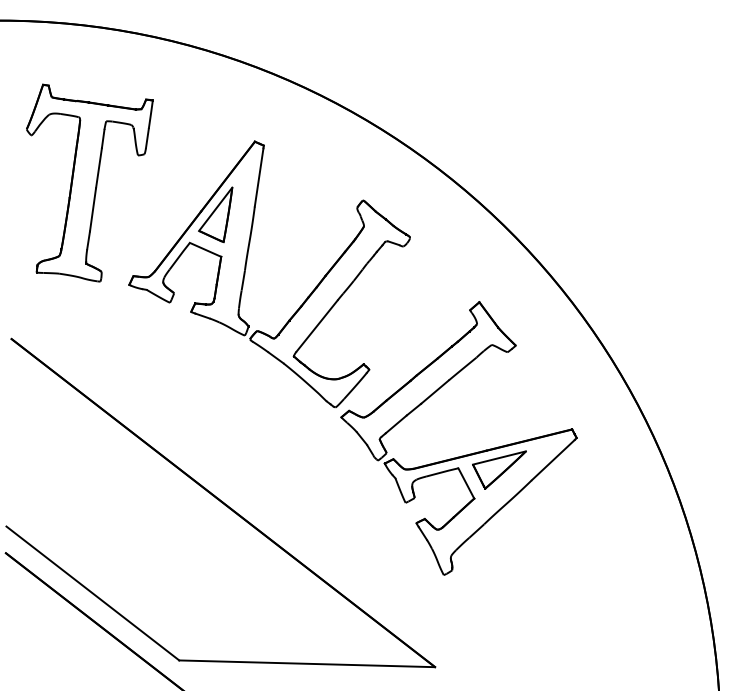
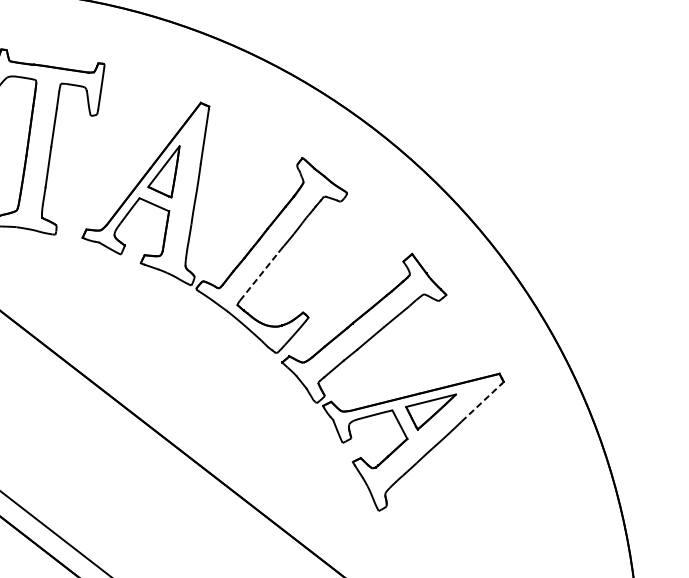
line: (317, 326) -> (259, 276), solid -> dashed
line: (553, 459) -> (481, 402), solid -> dashed

